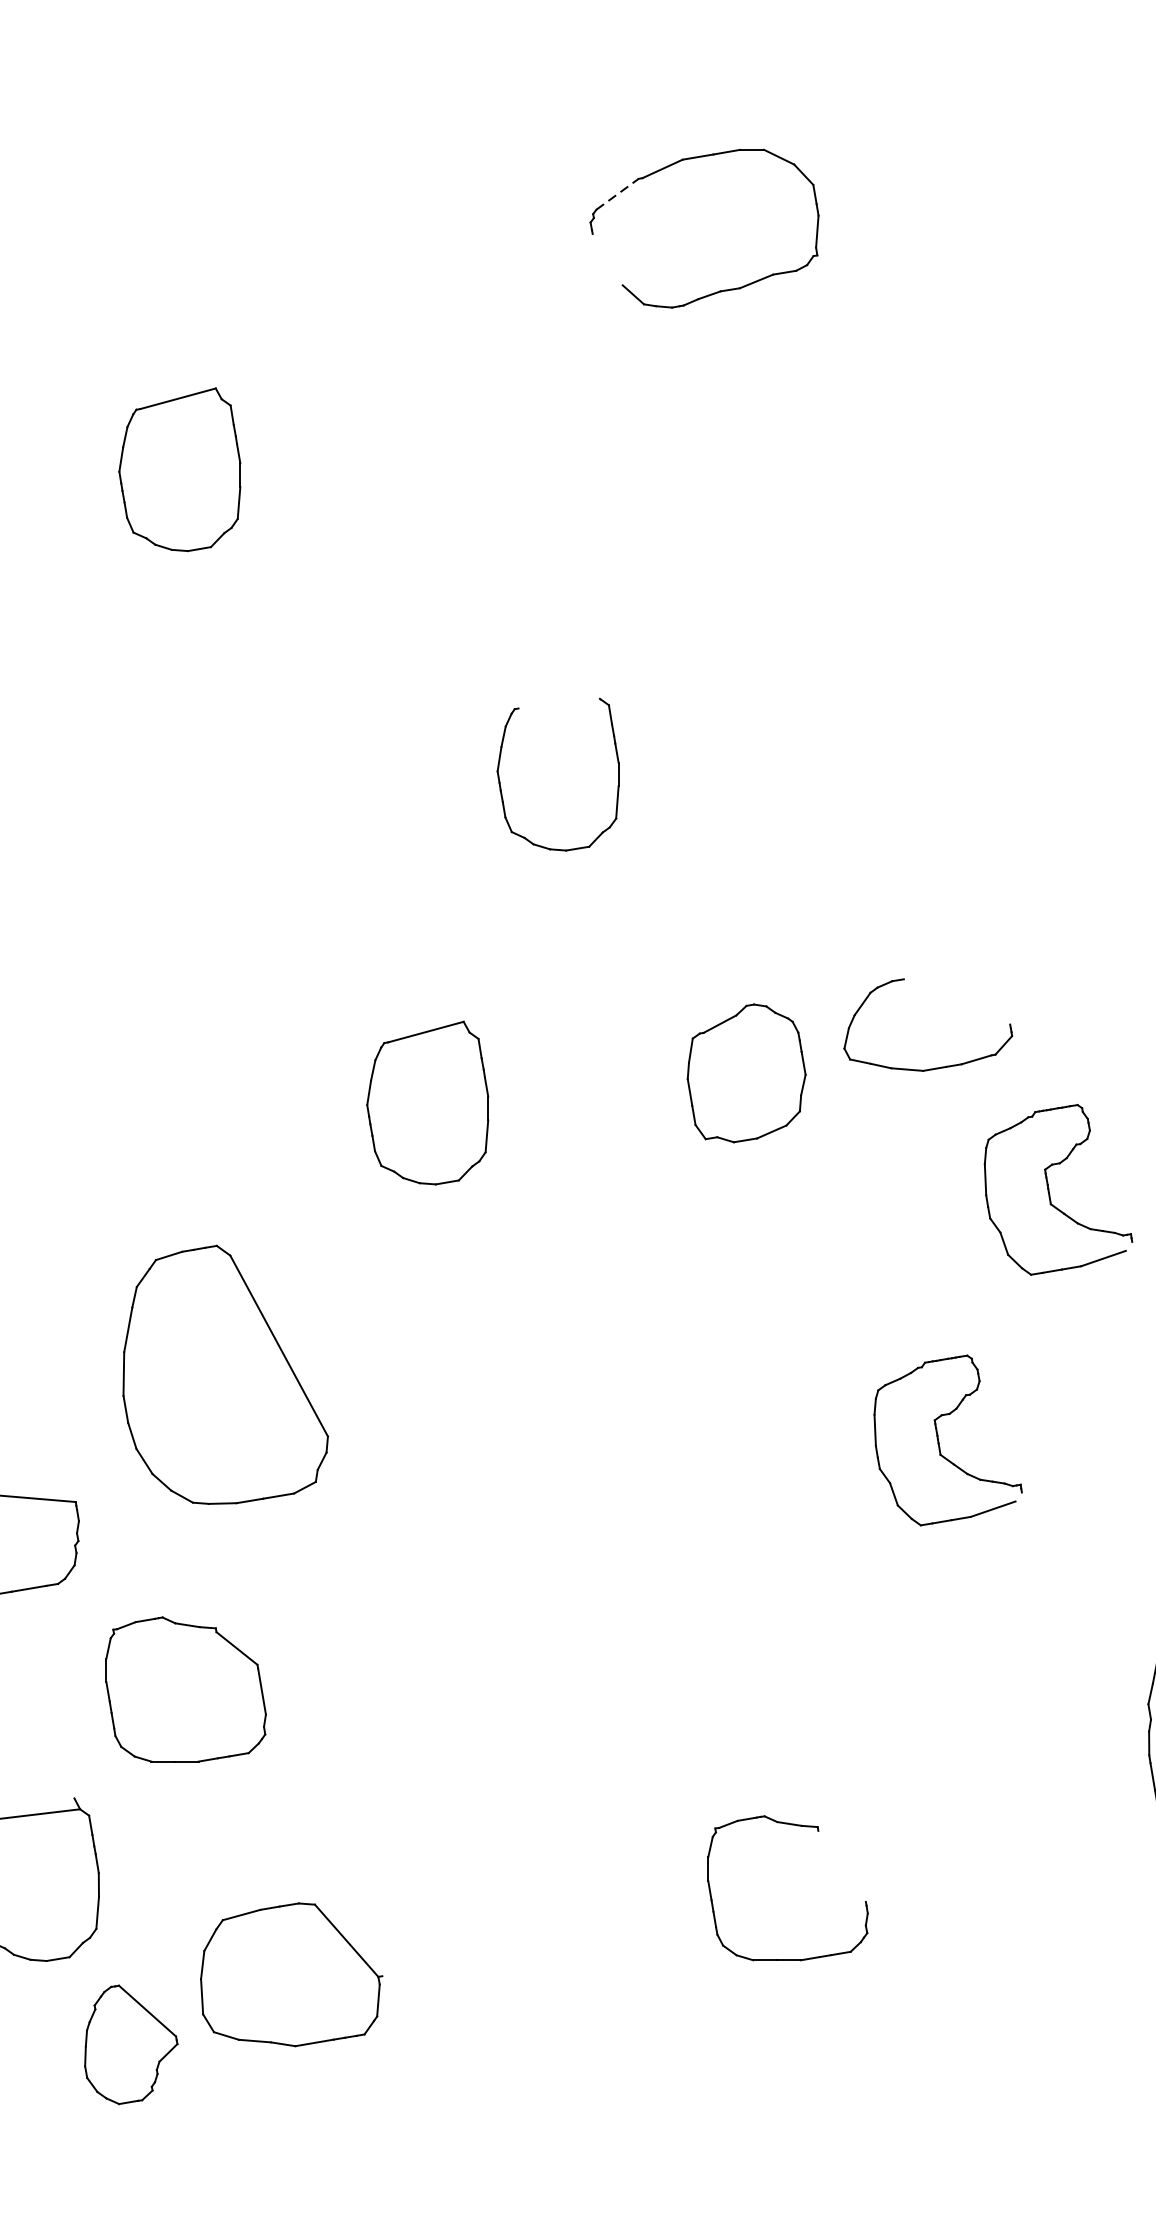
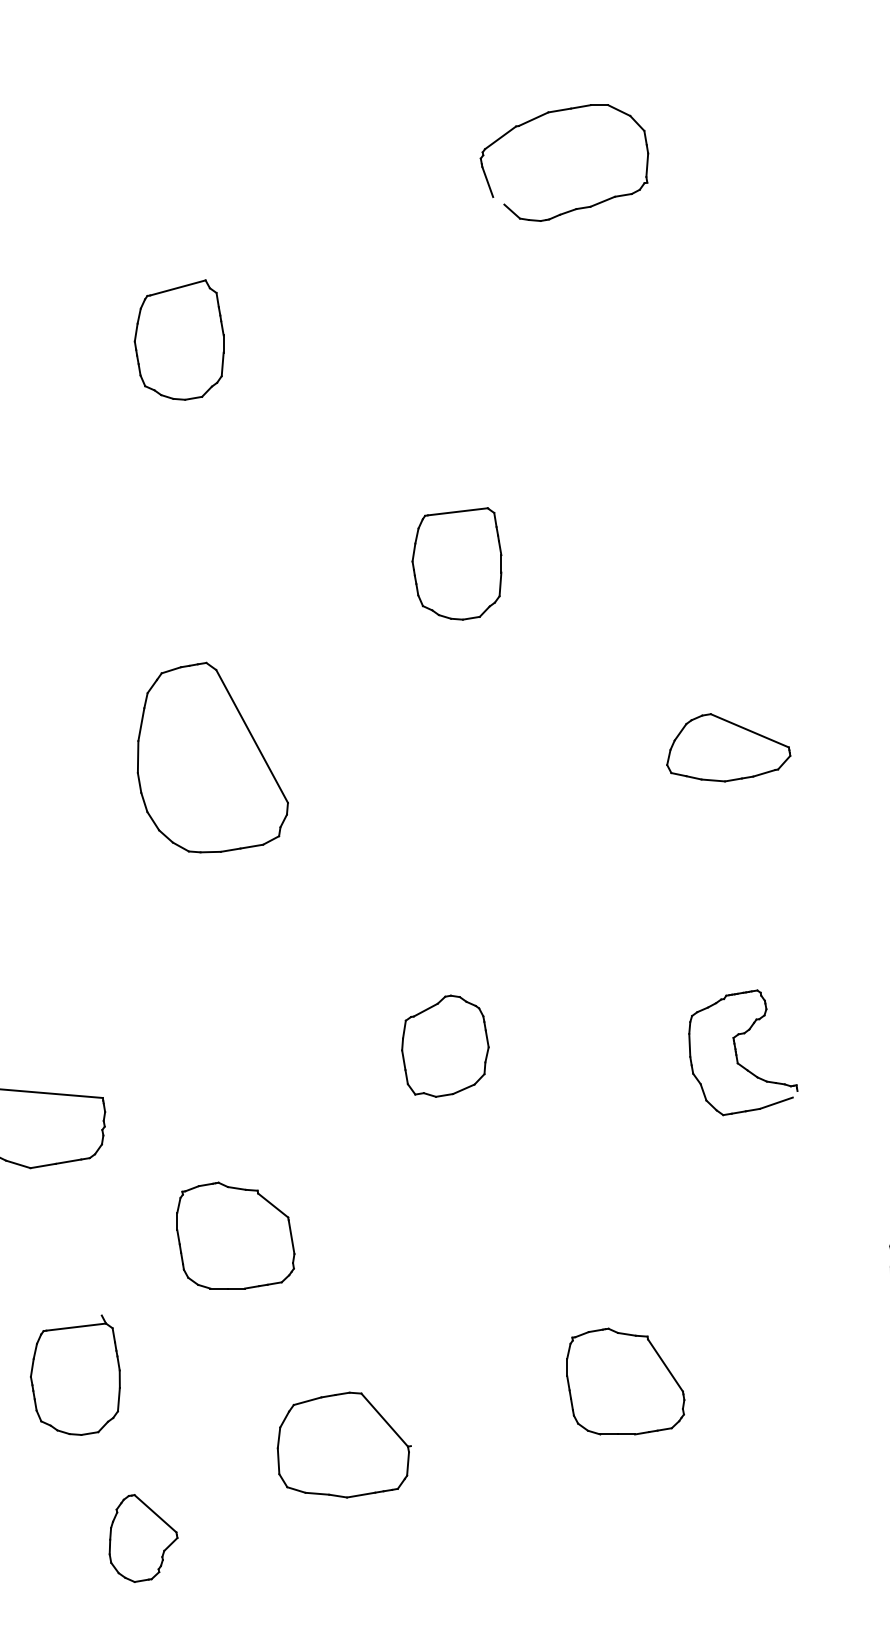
line: (617, 193) -> (500, 137), dashed -> solid
line: (599, 253) -> (487, 181), added
line: (558, 703) -> (457, 511), added
line: (956, 1001) -> (749, 730), added
part: (746, 1072) -> (445, 1045), moved
part: (426, 1102) -> (360, 804), removed
part: (1050, 1192) -> (818, 870), removed
part: (225, 1374) -> (212, 757), moved
part: (185, 1689) -> (235, 1235), moved
line: (842, 1866) -> (665, 1365), added
part: (290, 1973) -> (343, 1444), moved
part: (131, 2044) -> (143, 1538), moved

